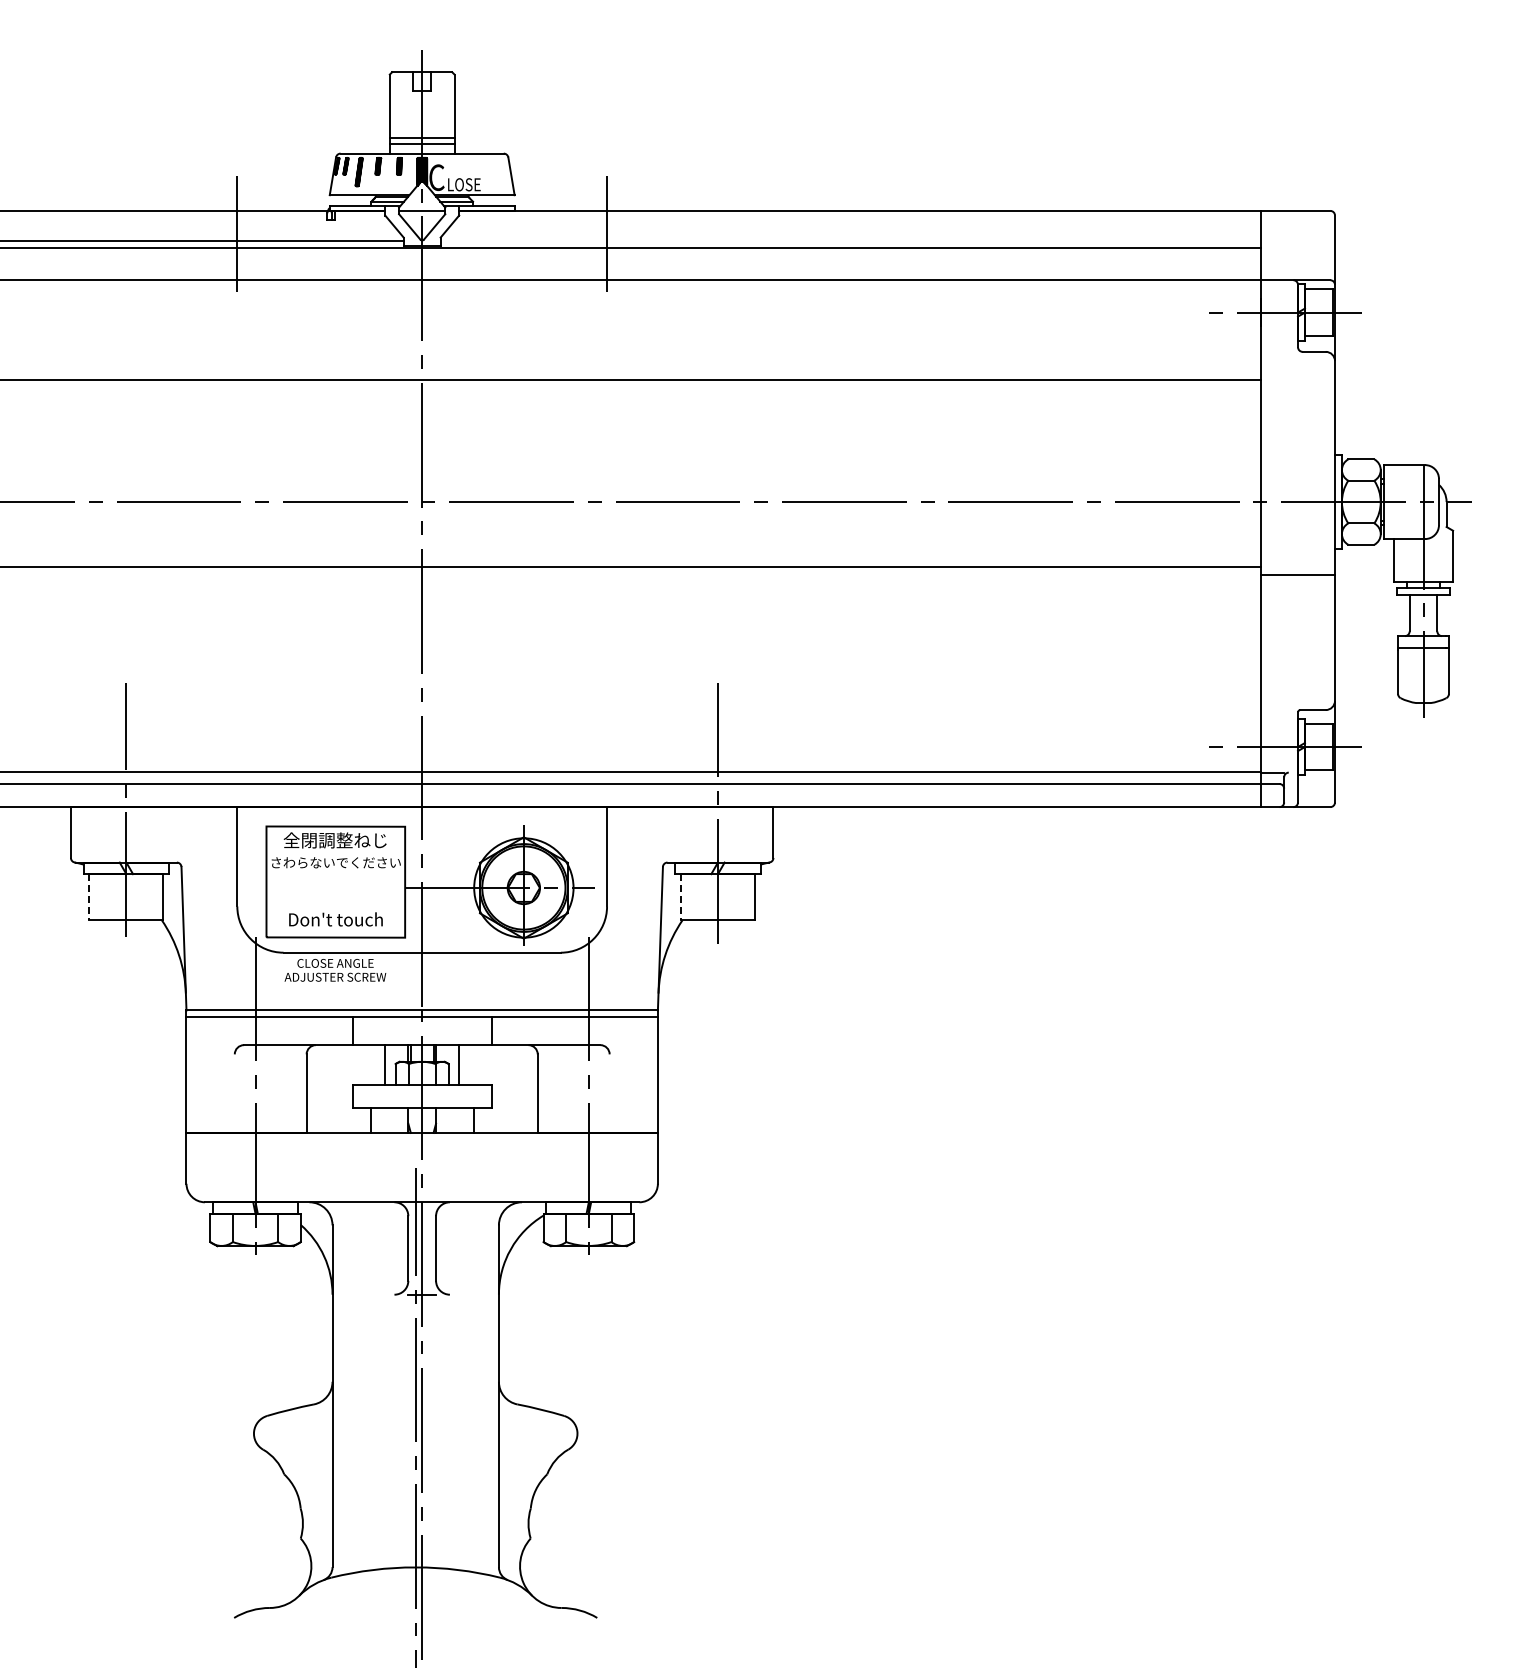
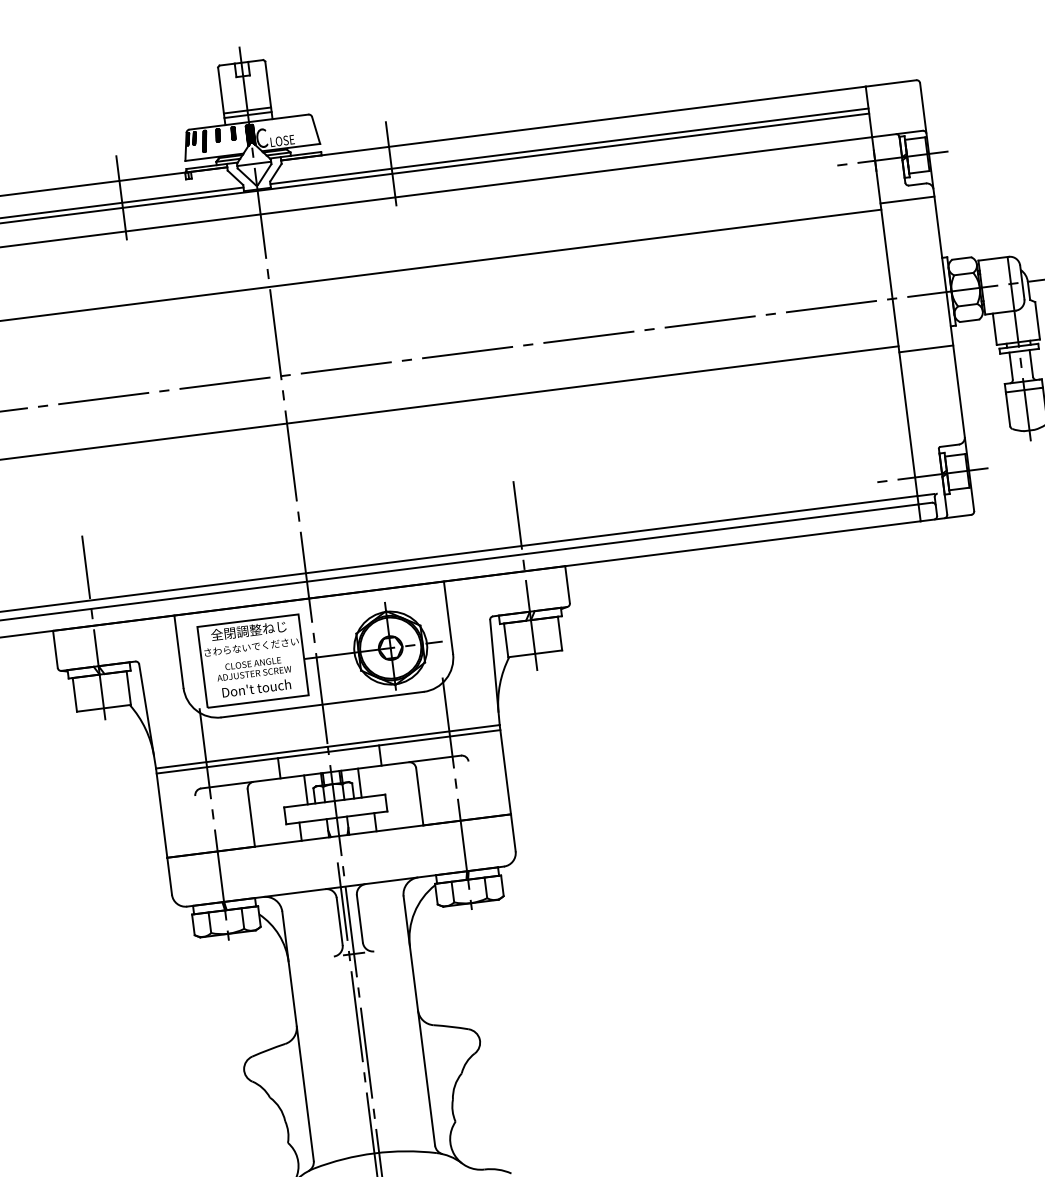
line: (850, 240) -> (569, 146), added
line: (1297, 371) -> (907, 200), added
line: (89, 897) -> (74, 695), dashed -> solid
line: (681, 897) -> (506, 640), dashed -> solid
text: (335, 970) -> (253, 668), moved

